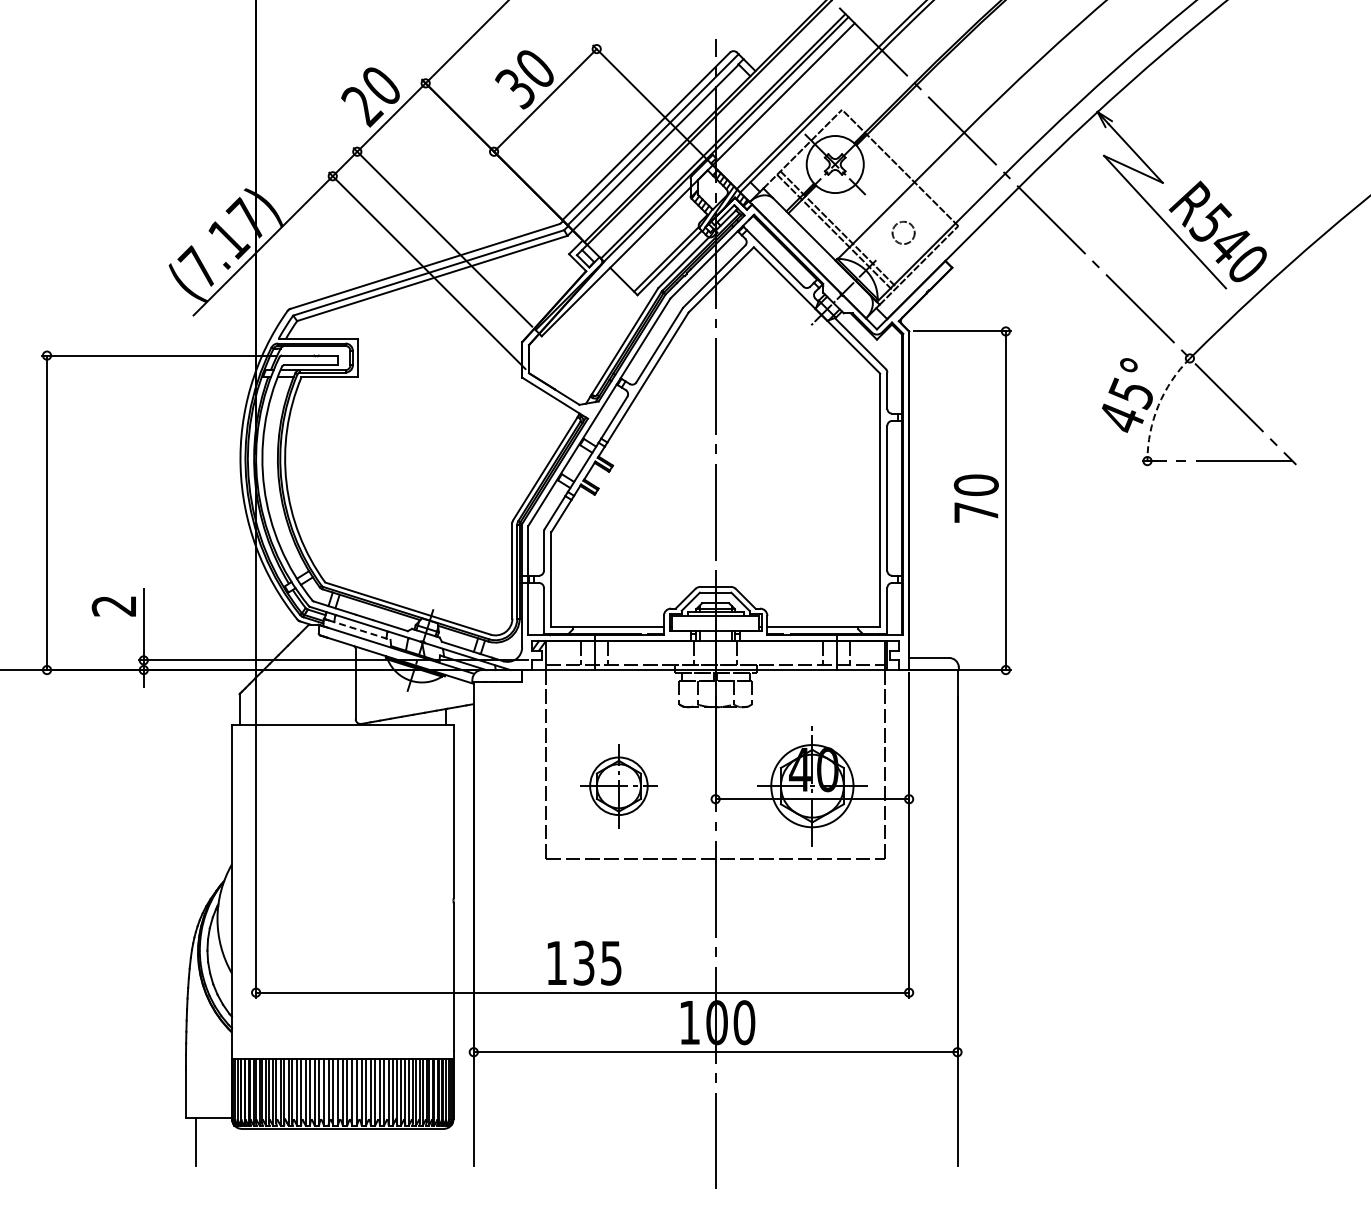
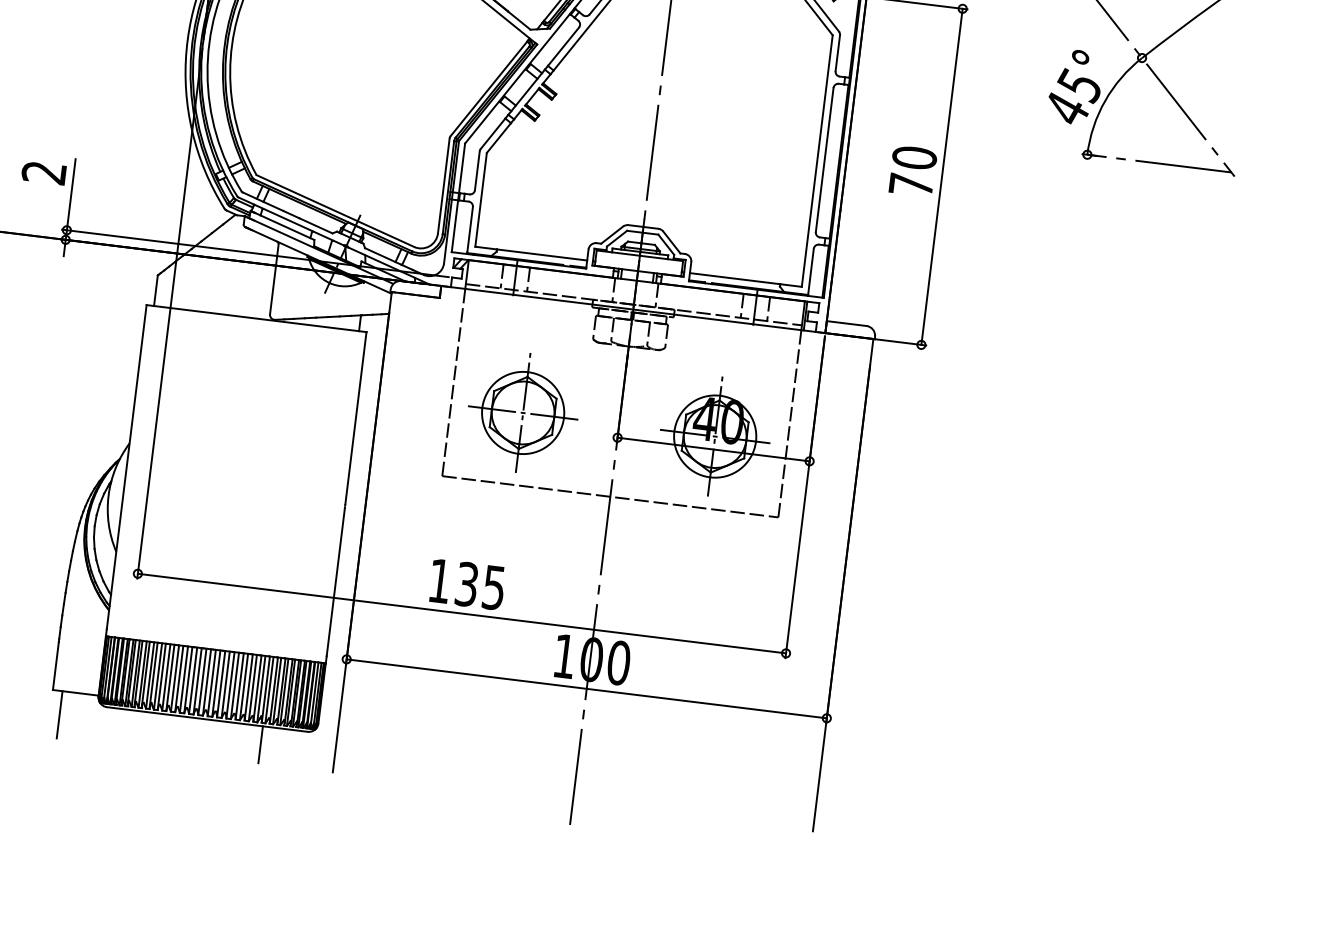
arc: (1158, 405) -> (1105, 100), dashed -> solid
line: (360, 630) -> (285, 226), dashed -> solid
part: (618, 786) -> (522, 413), size x1.43
line: (398, 1147) -> (260, 744), added

